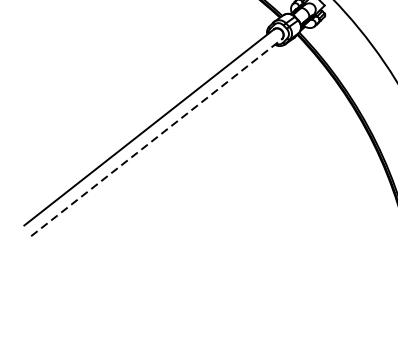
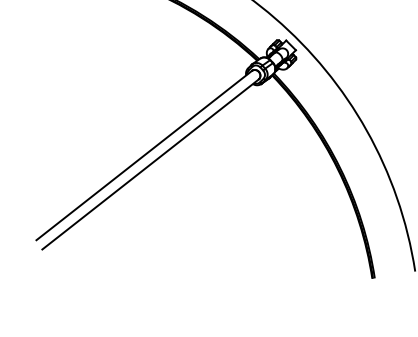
line: (156, 137) -> (150, 164), dashed -> solid

